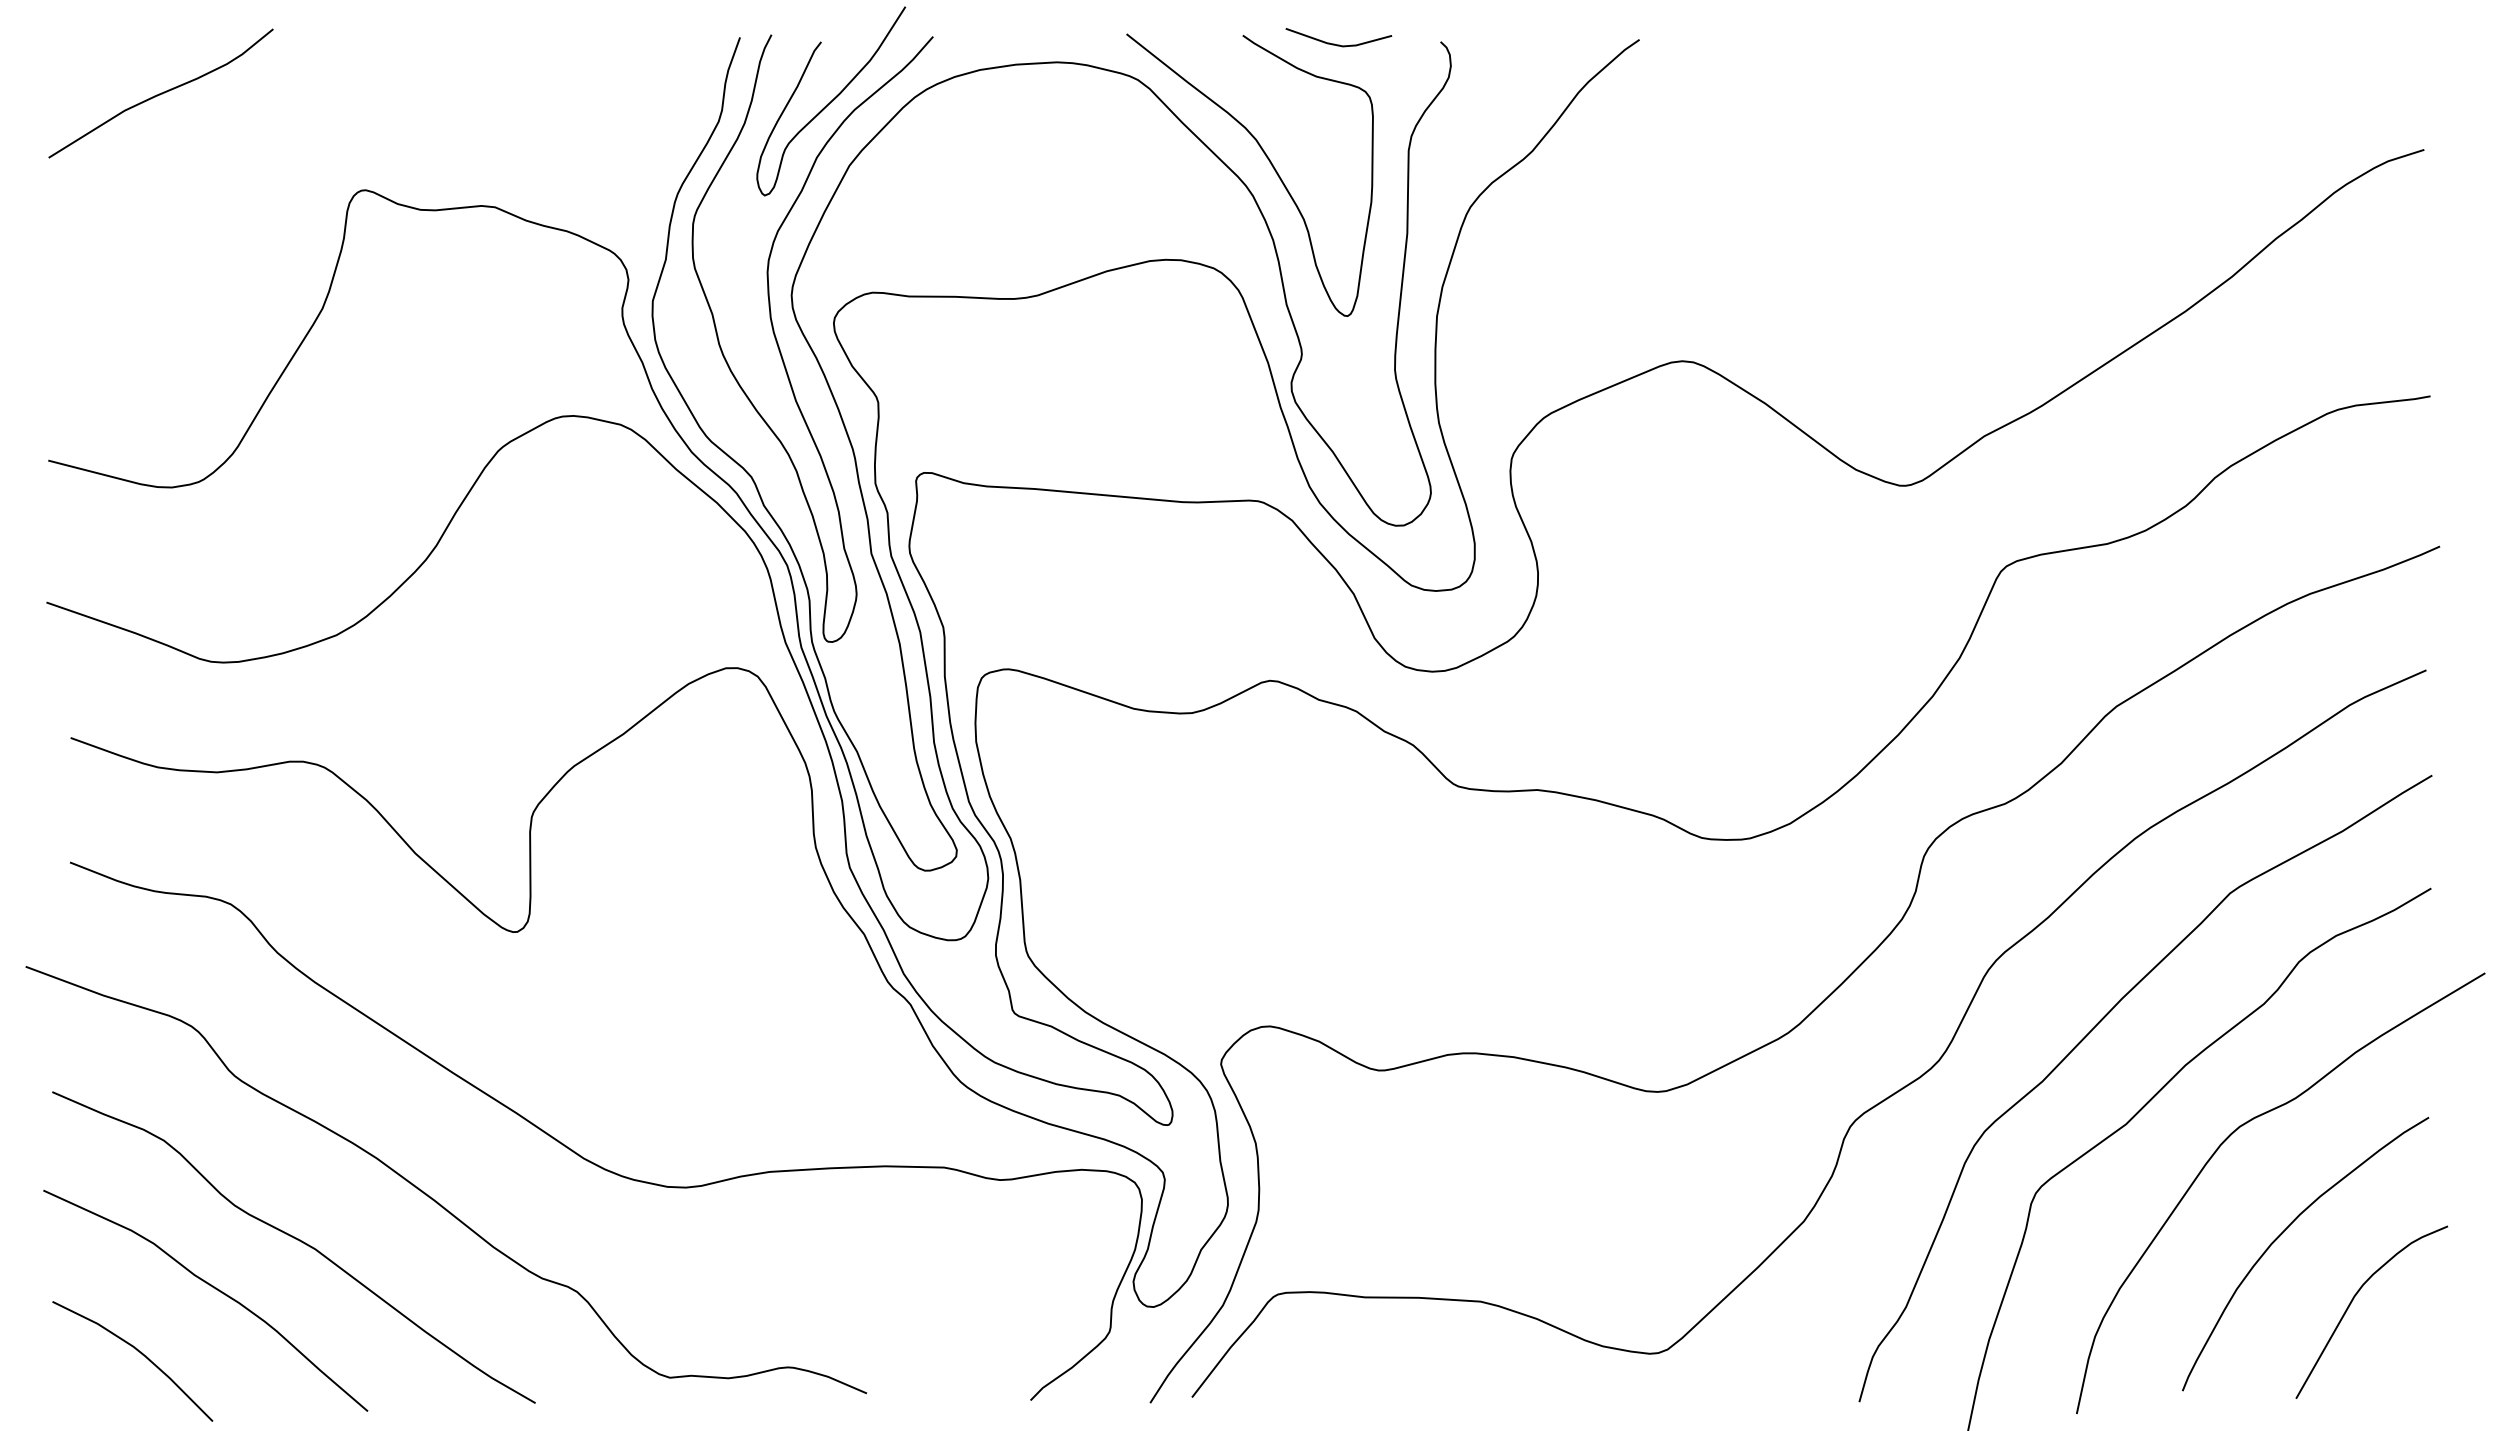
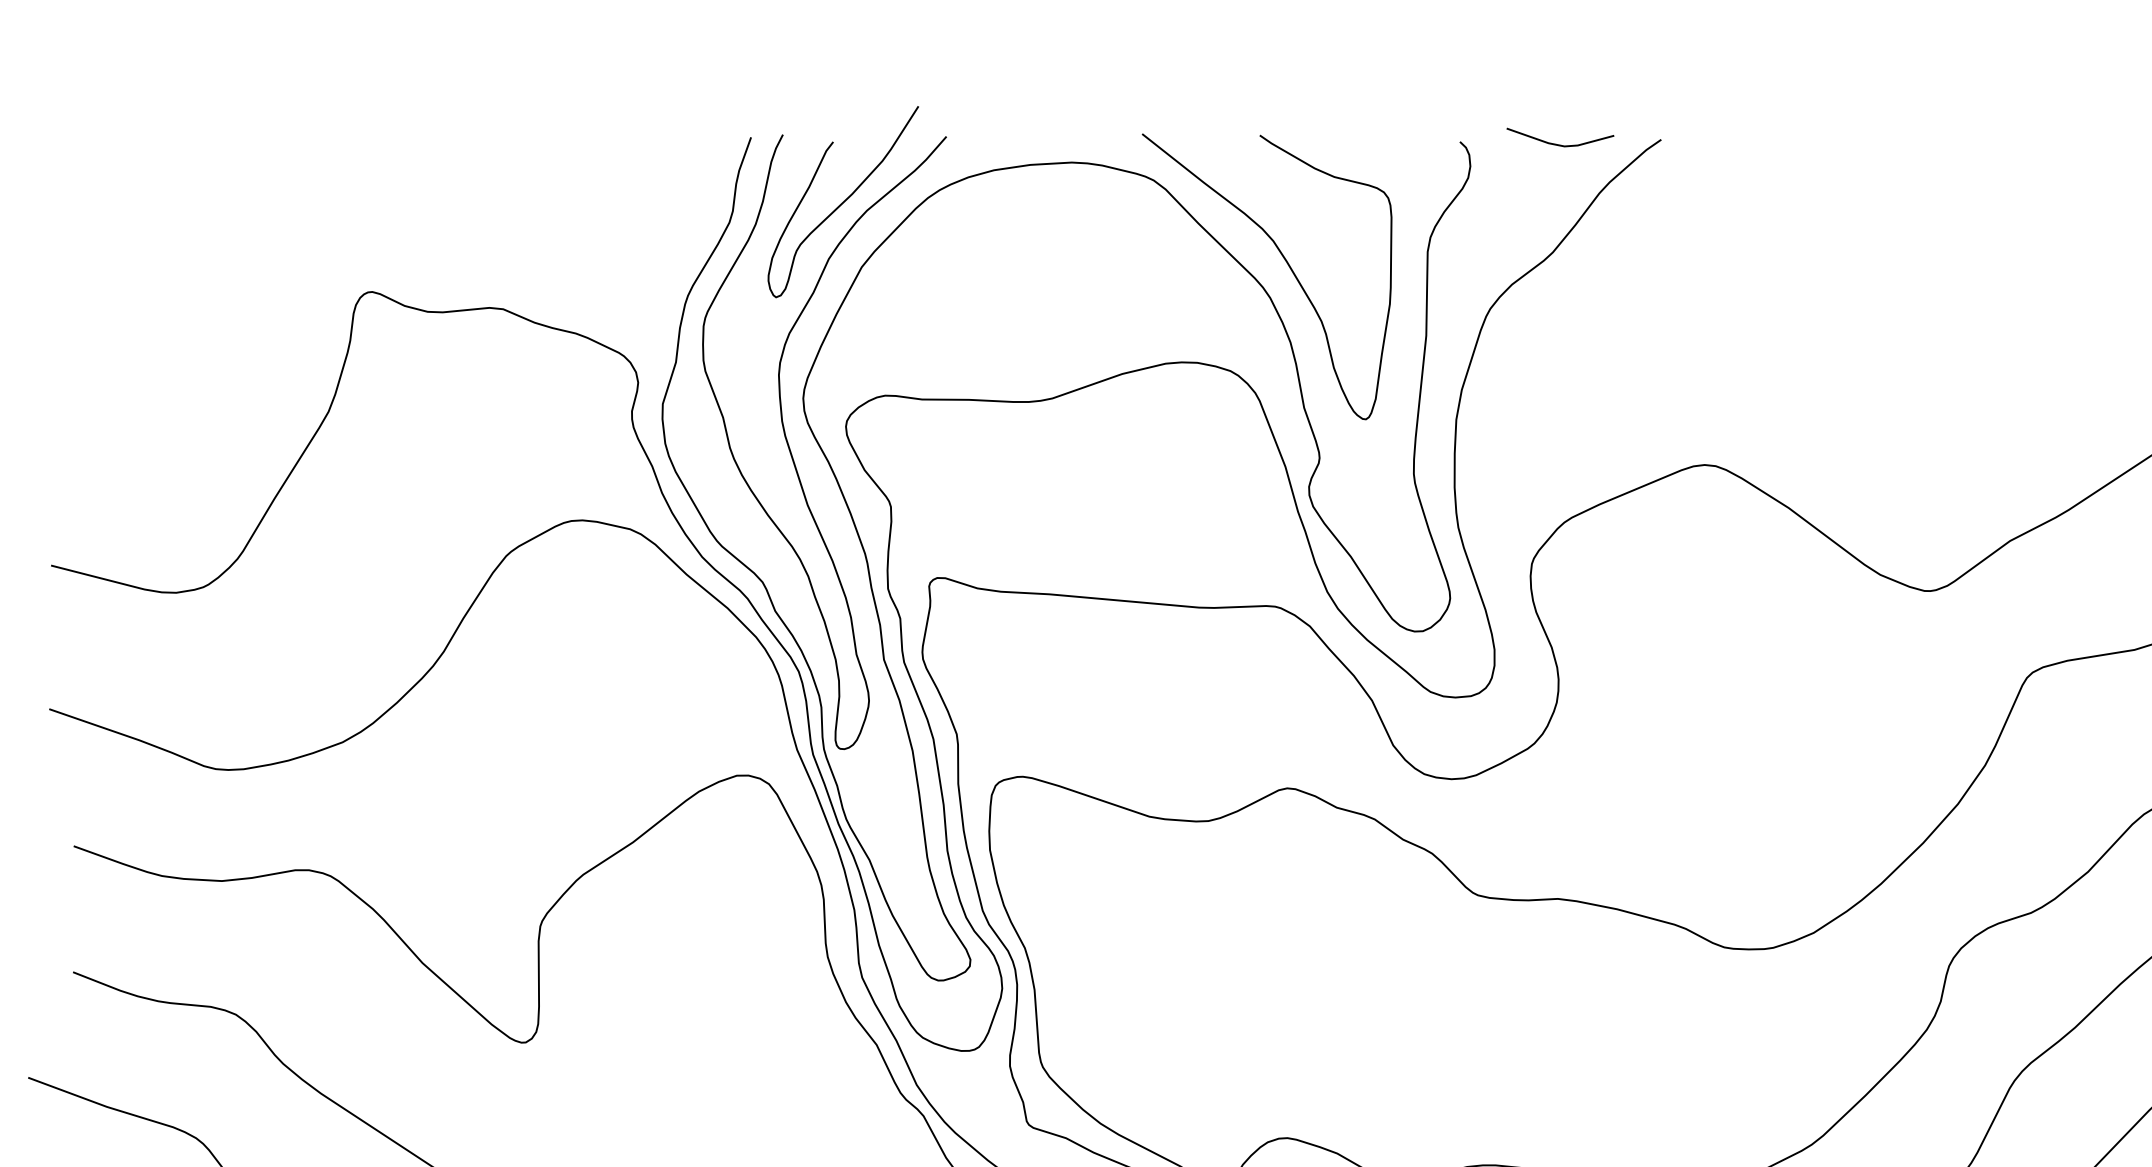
line: (1338, 44) -> (1560, 144), moved
curve: (160, 93) -> (164, 194), removed

